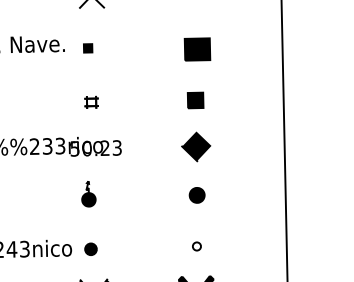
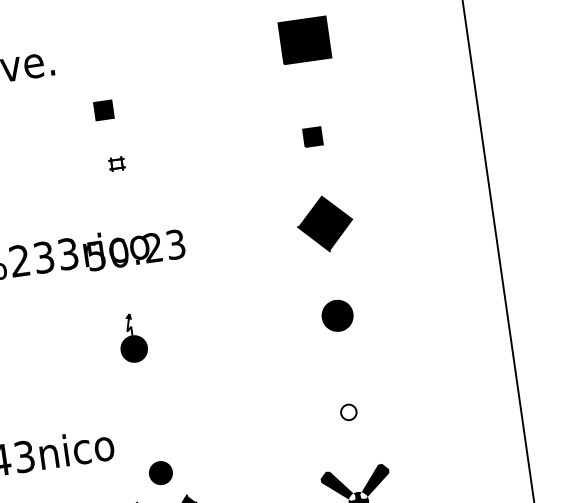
part: (88, 48) -> (104, 110), moved
part: (195, 100) -> (312, 137), size x0.6
part: (91, 101) -> (116, 162), size x0.6
part: (90, 248) -> (159, 471), moved

